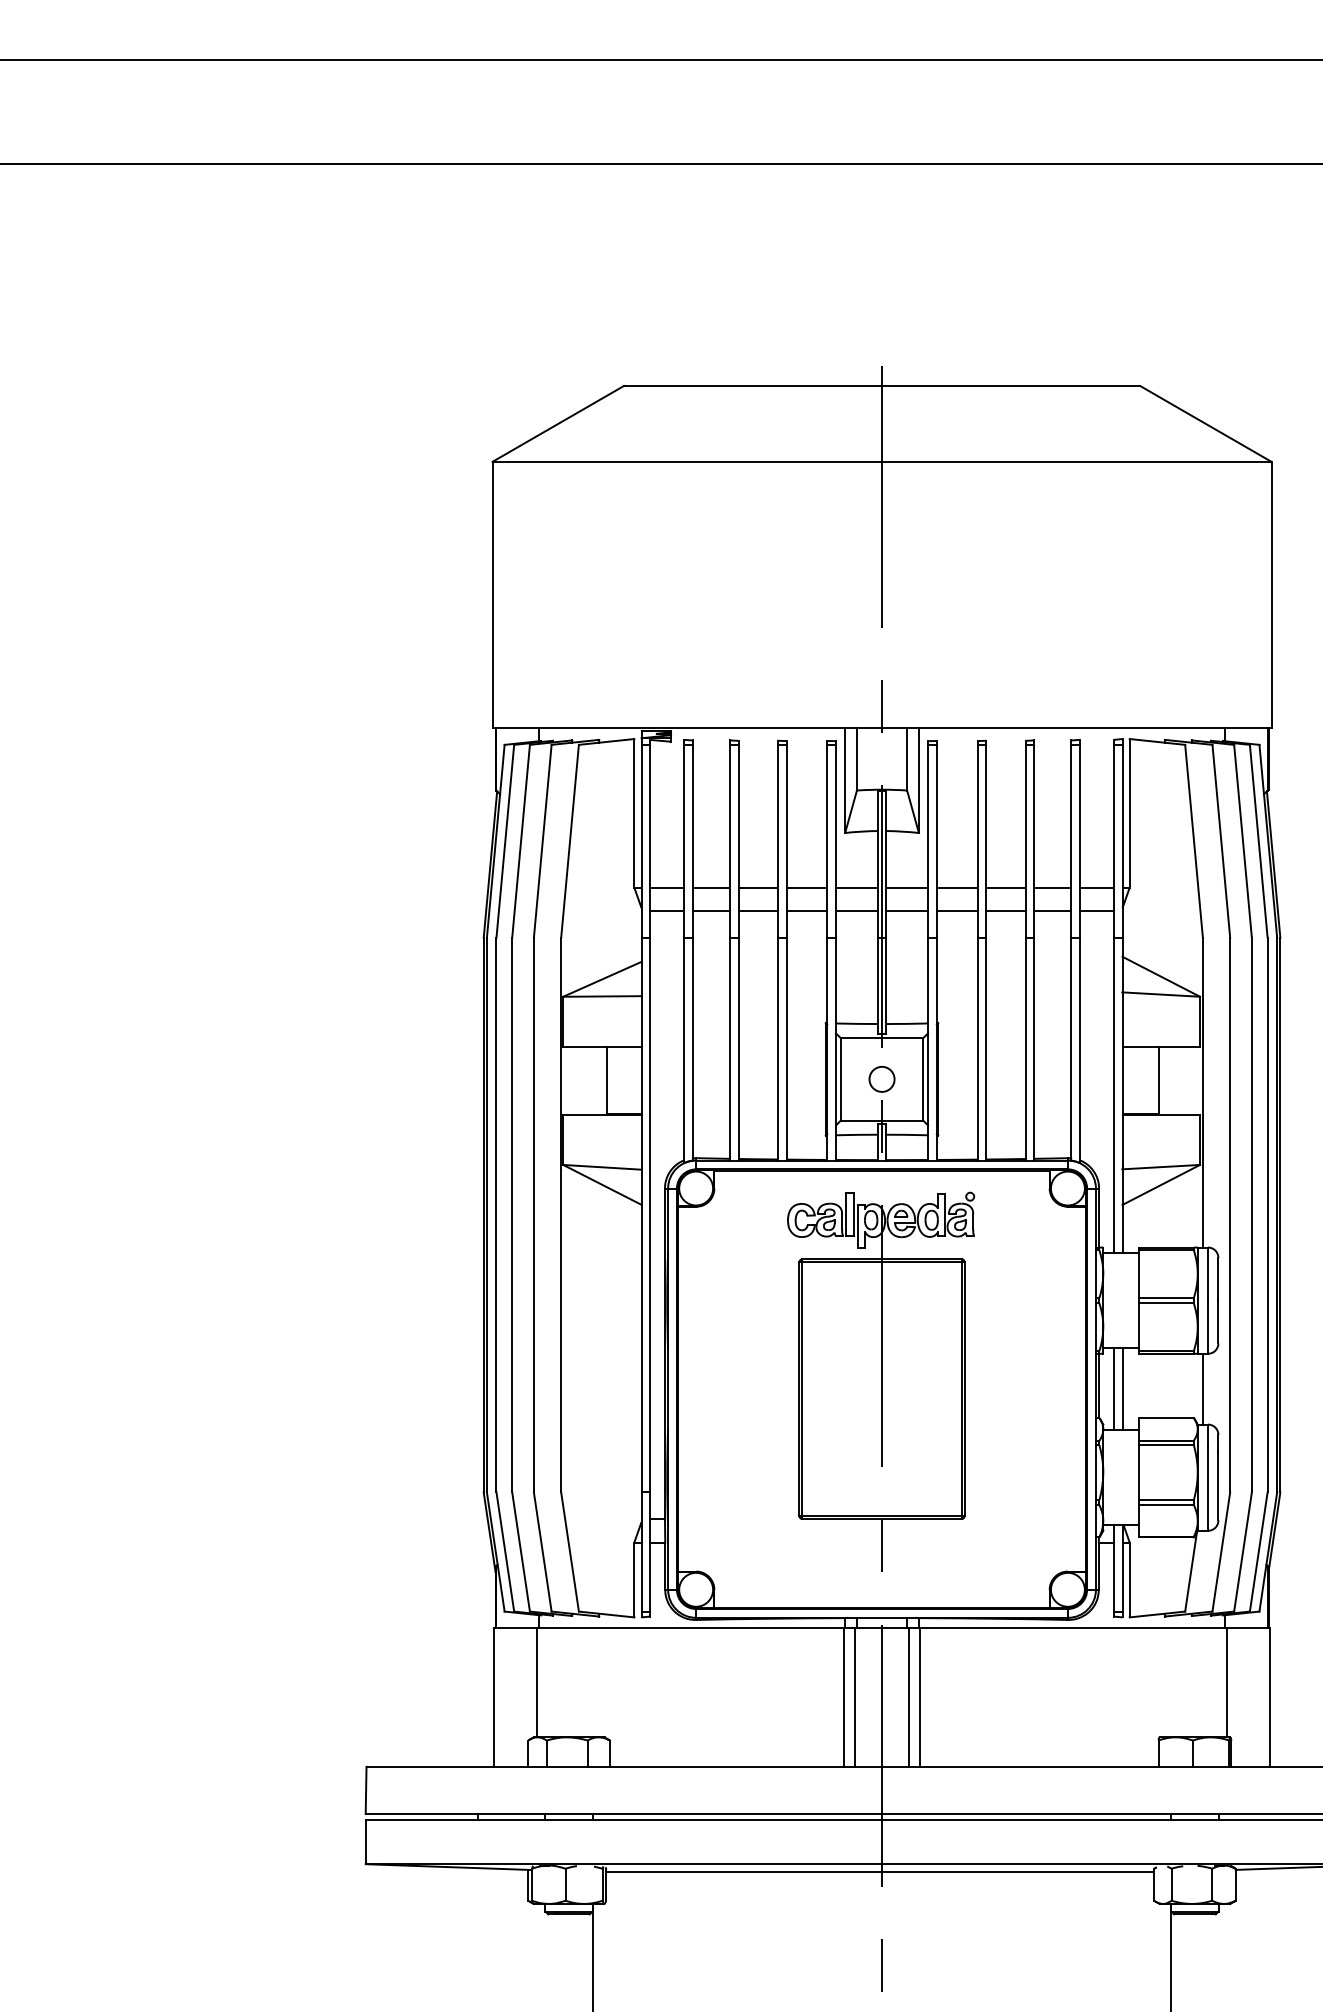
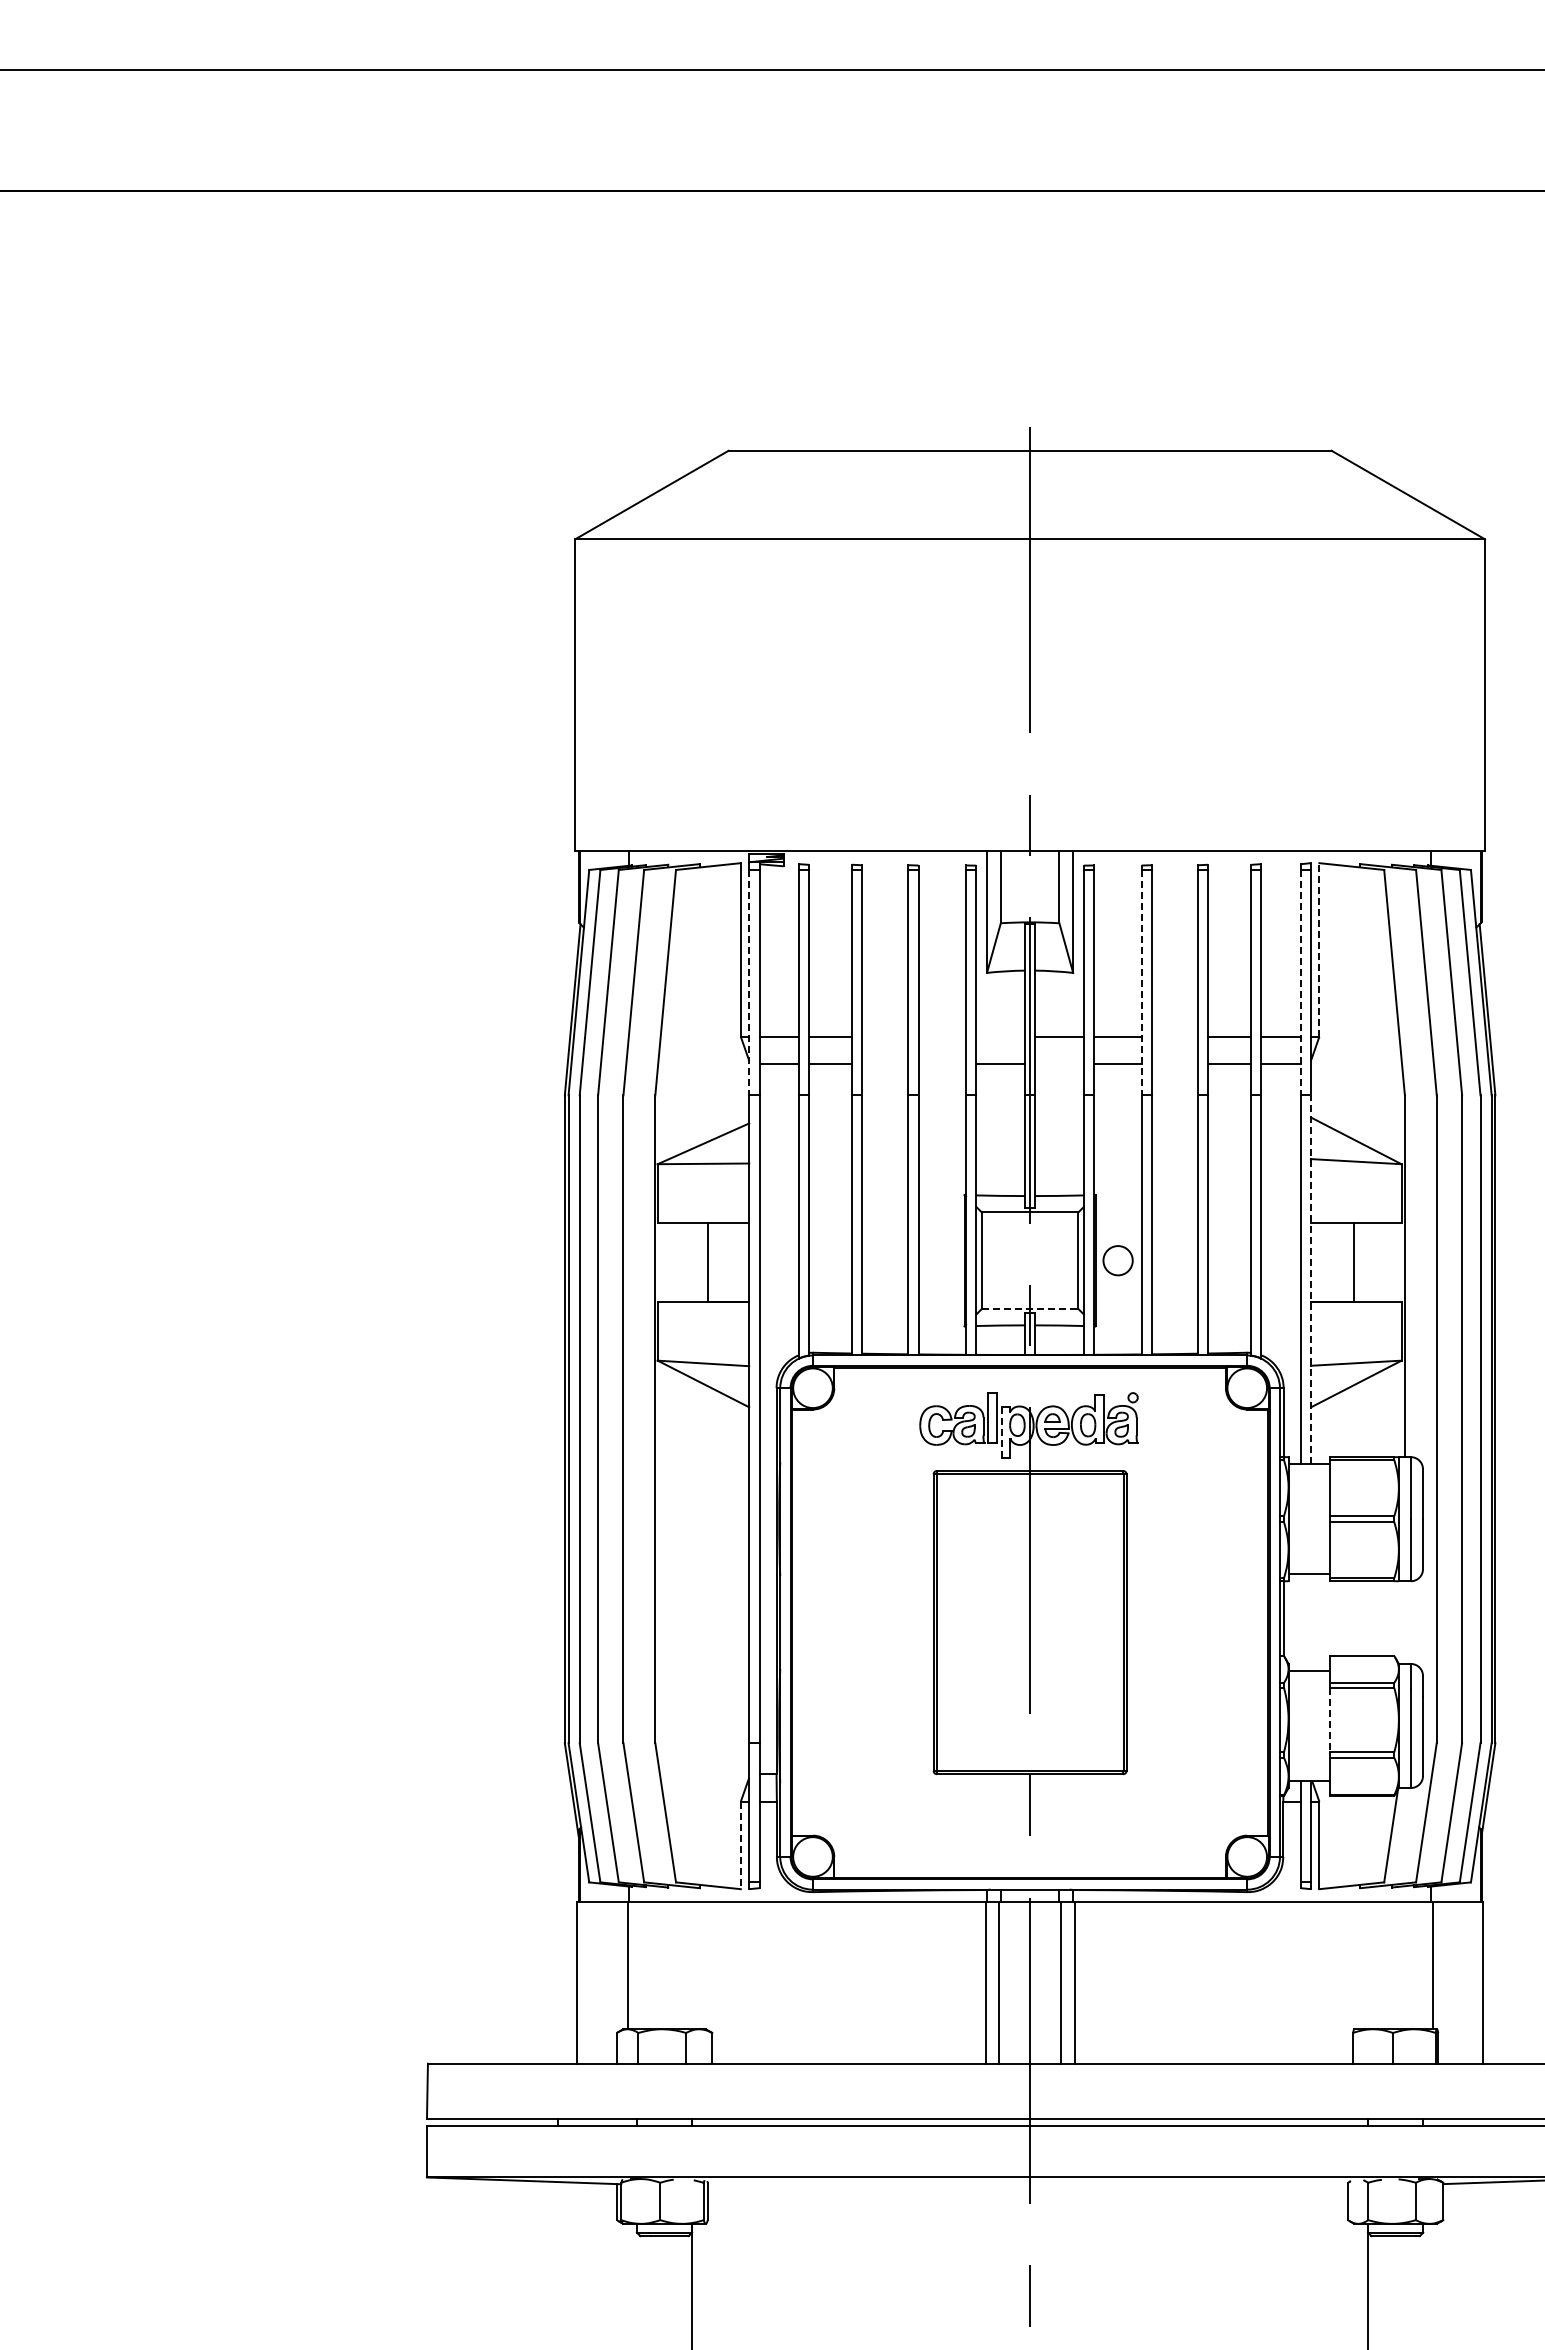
line: (1129, 812) -> (1319, 949), solid -> dashed
line: (641, 841) -> (749, 982), solid -> dashed
line: (977, 841) -> (1141, 982), solid -> dashed
line: (1113, 841) -> (1300, 982), solid -> dashed
line: (758, 887) -> (885, 1036), removed
line: (807, 887) -> (942, 1036), removed
line: (856, 887) -> (1000, 1036), removed
line: (1005, 887) -> (1174, 1036), removed
line: (758, 911) -> (885, 1064), removed
line: (807, 911) -> (942, 1064), removed
line: (907, 911) -> (1059, 1064), removed
line: (1005, 911) -> (1174, 1064), removed
circle: (881, 1079) -> (1117, 1260), moved
line: (1122, 1095) -> (1311, 1279), solid -> dashed
line: (882, 1120) -> (1030, 1308), solid -> dashed
line: (857, 1227) -> (1001, 1433), solid -> dashed
line: (1113, 1389) -> (1300, 1622), removed
line: (1122, 1389) -> (1311, 1622), removed
line: (1202, 1389) -> (1404, 1622), removed
line: (1138, 1473) -> (1329, 1720), solid -> dashed
line: (634, 1580) -> (740, 1845), solid -> dashed
line: (879, 1871) -> (1027, 2186), removed

